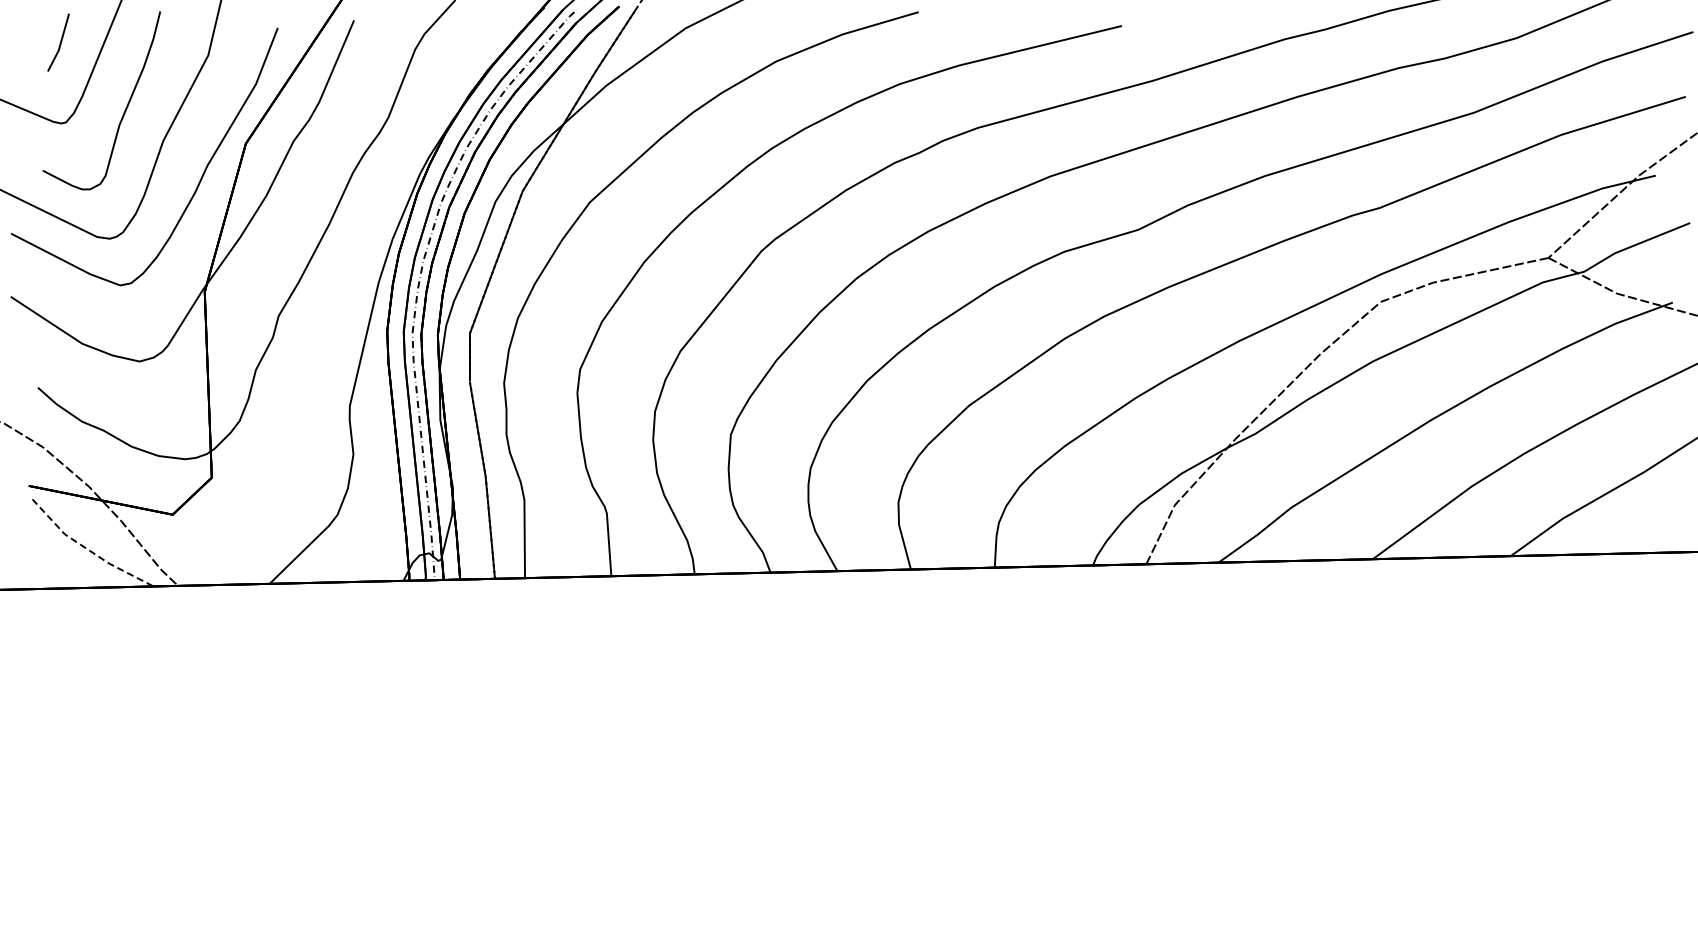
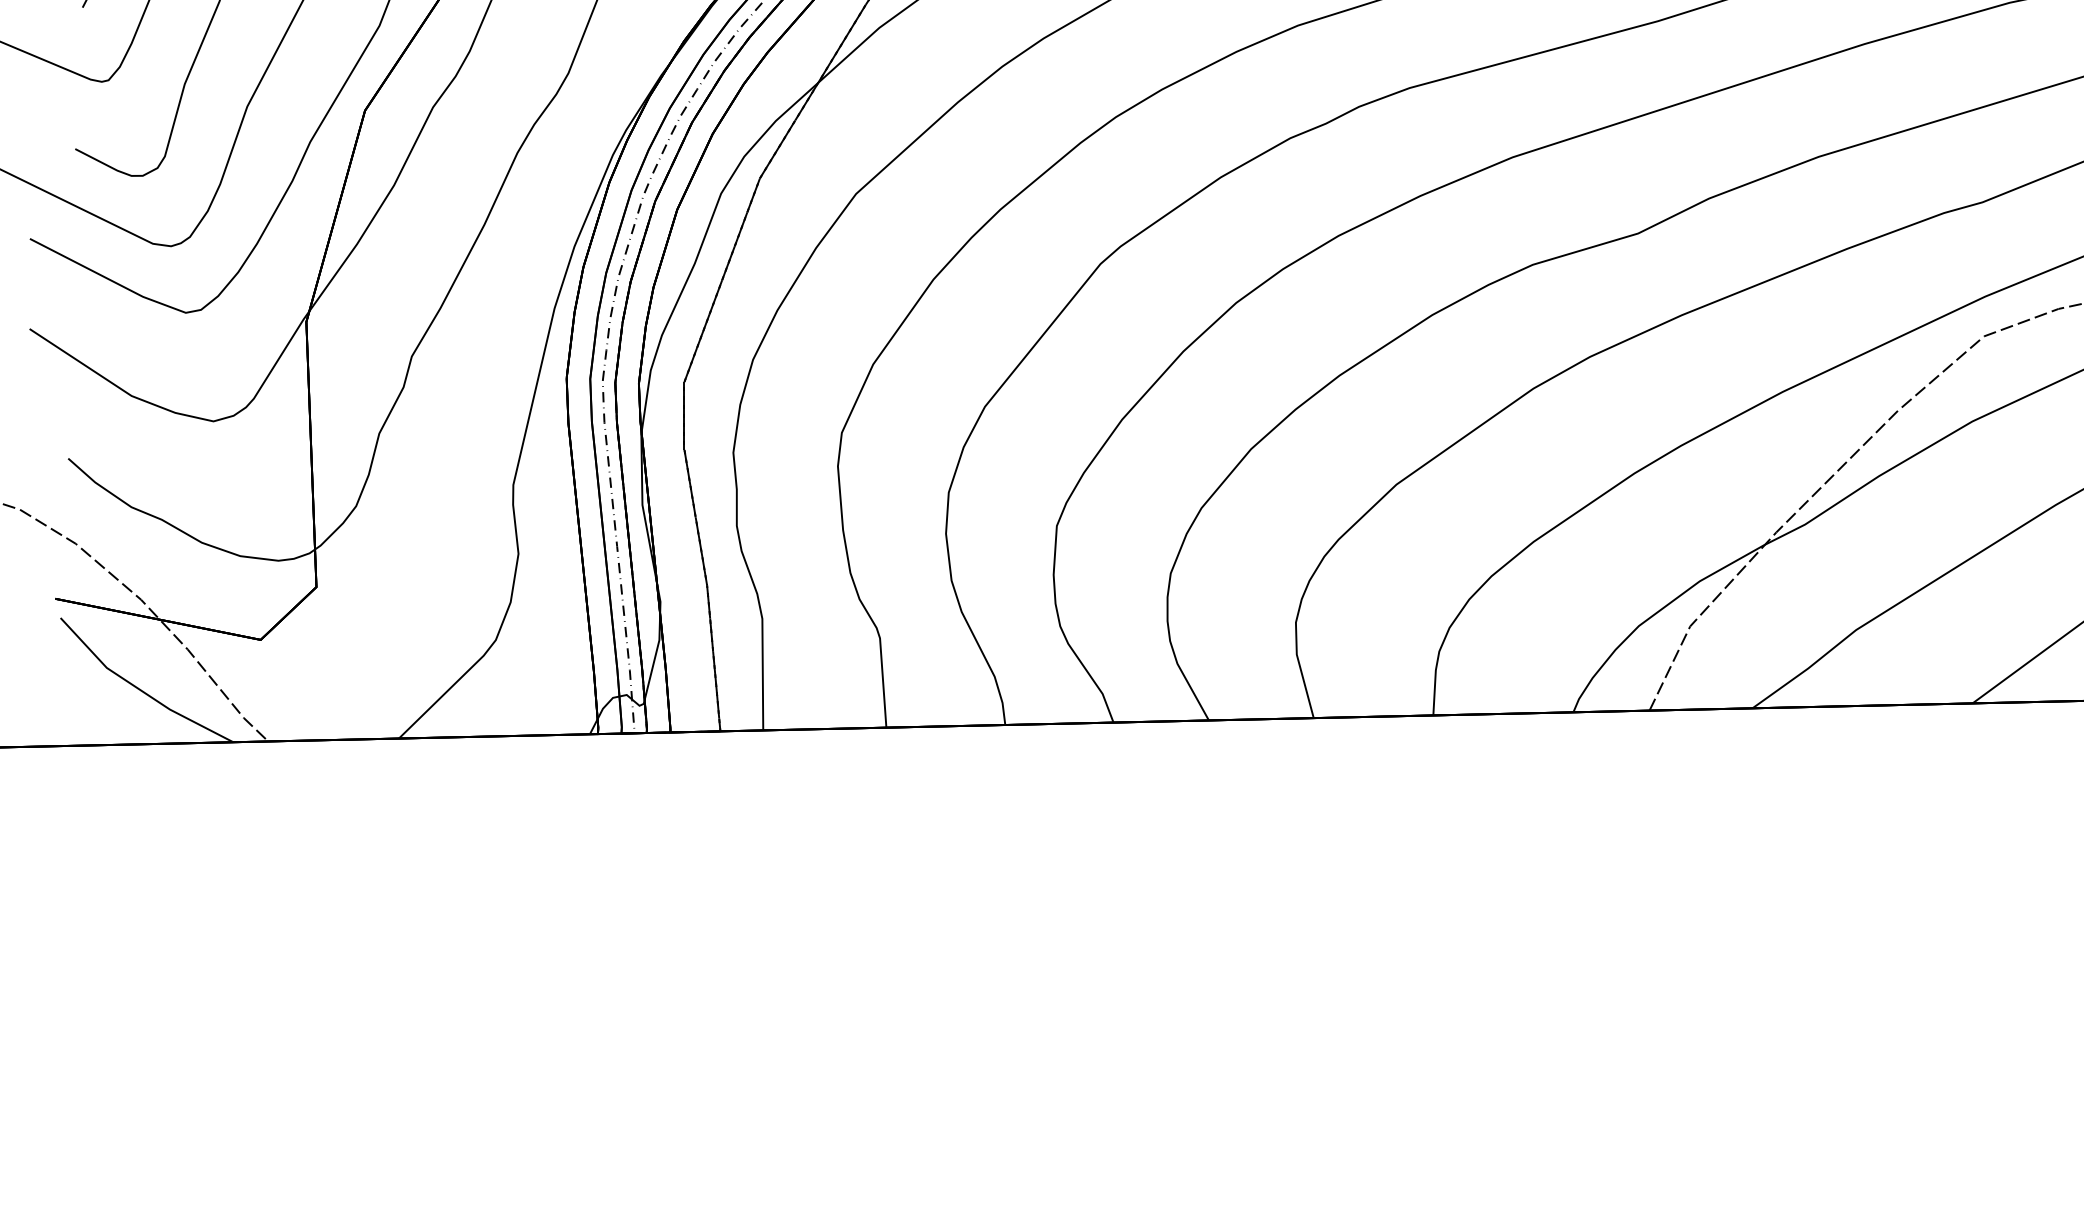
line: (88, 549) -> (140, 689), dashed -> solid

